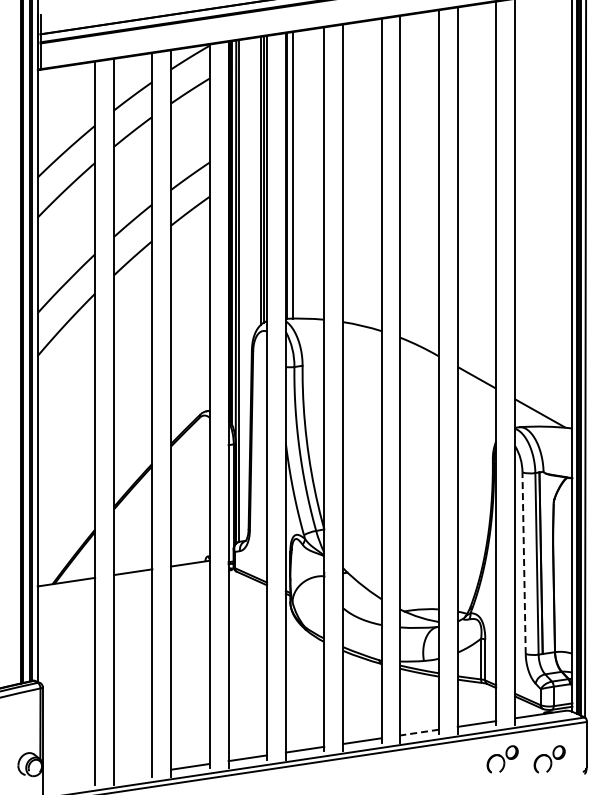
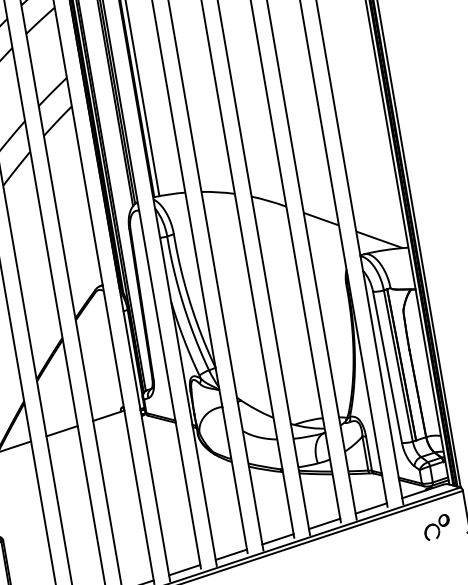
line: (524, 563) -> (387, 367), dashed -> solid
line: (419, 732) -> (324, 523), dashed -> solid
part: (502, 759) -> (397, 534), removed

